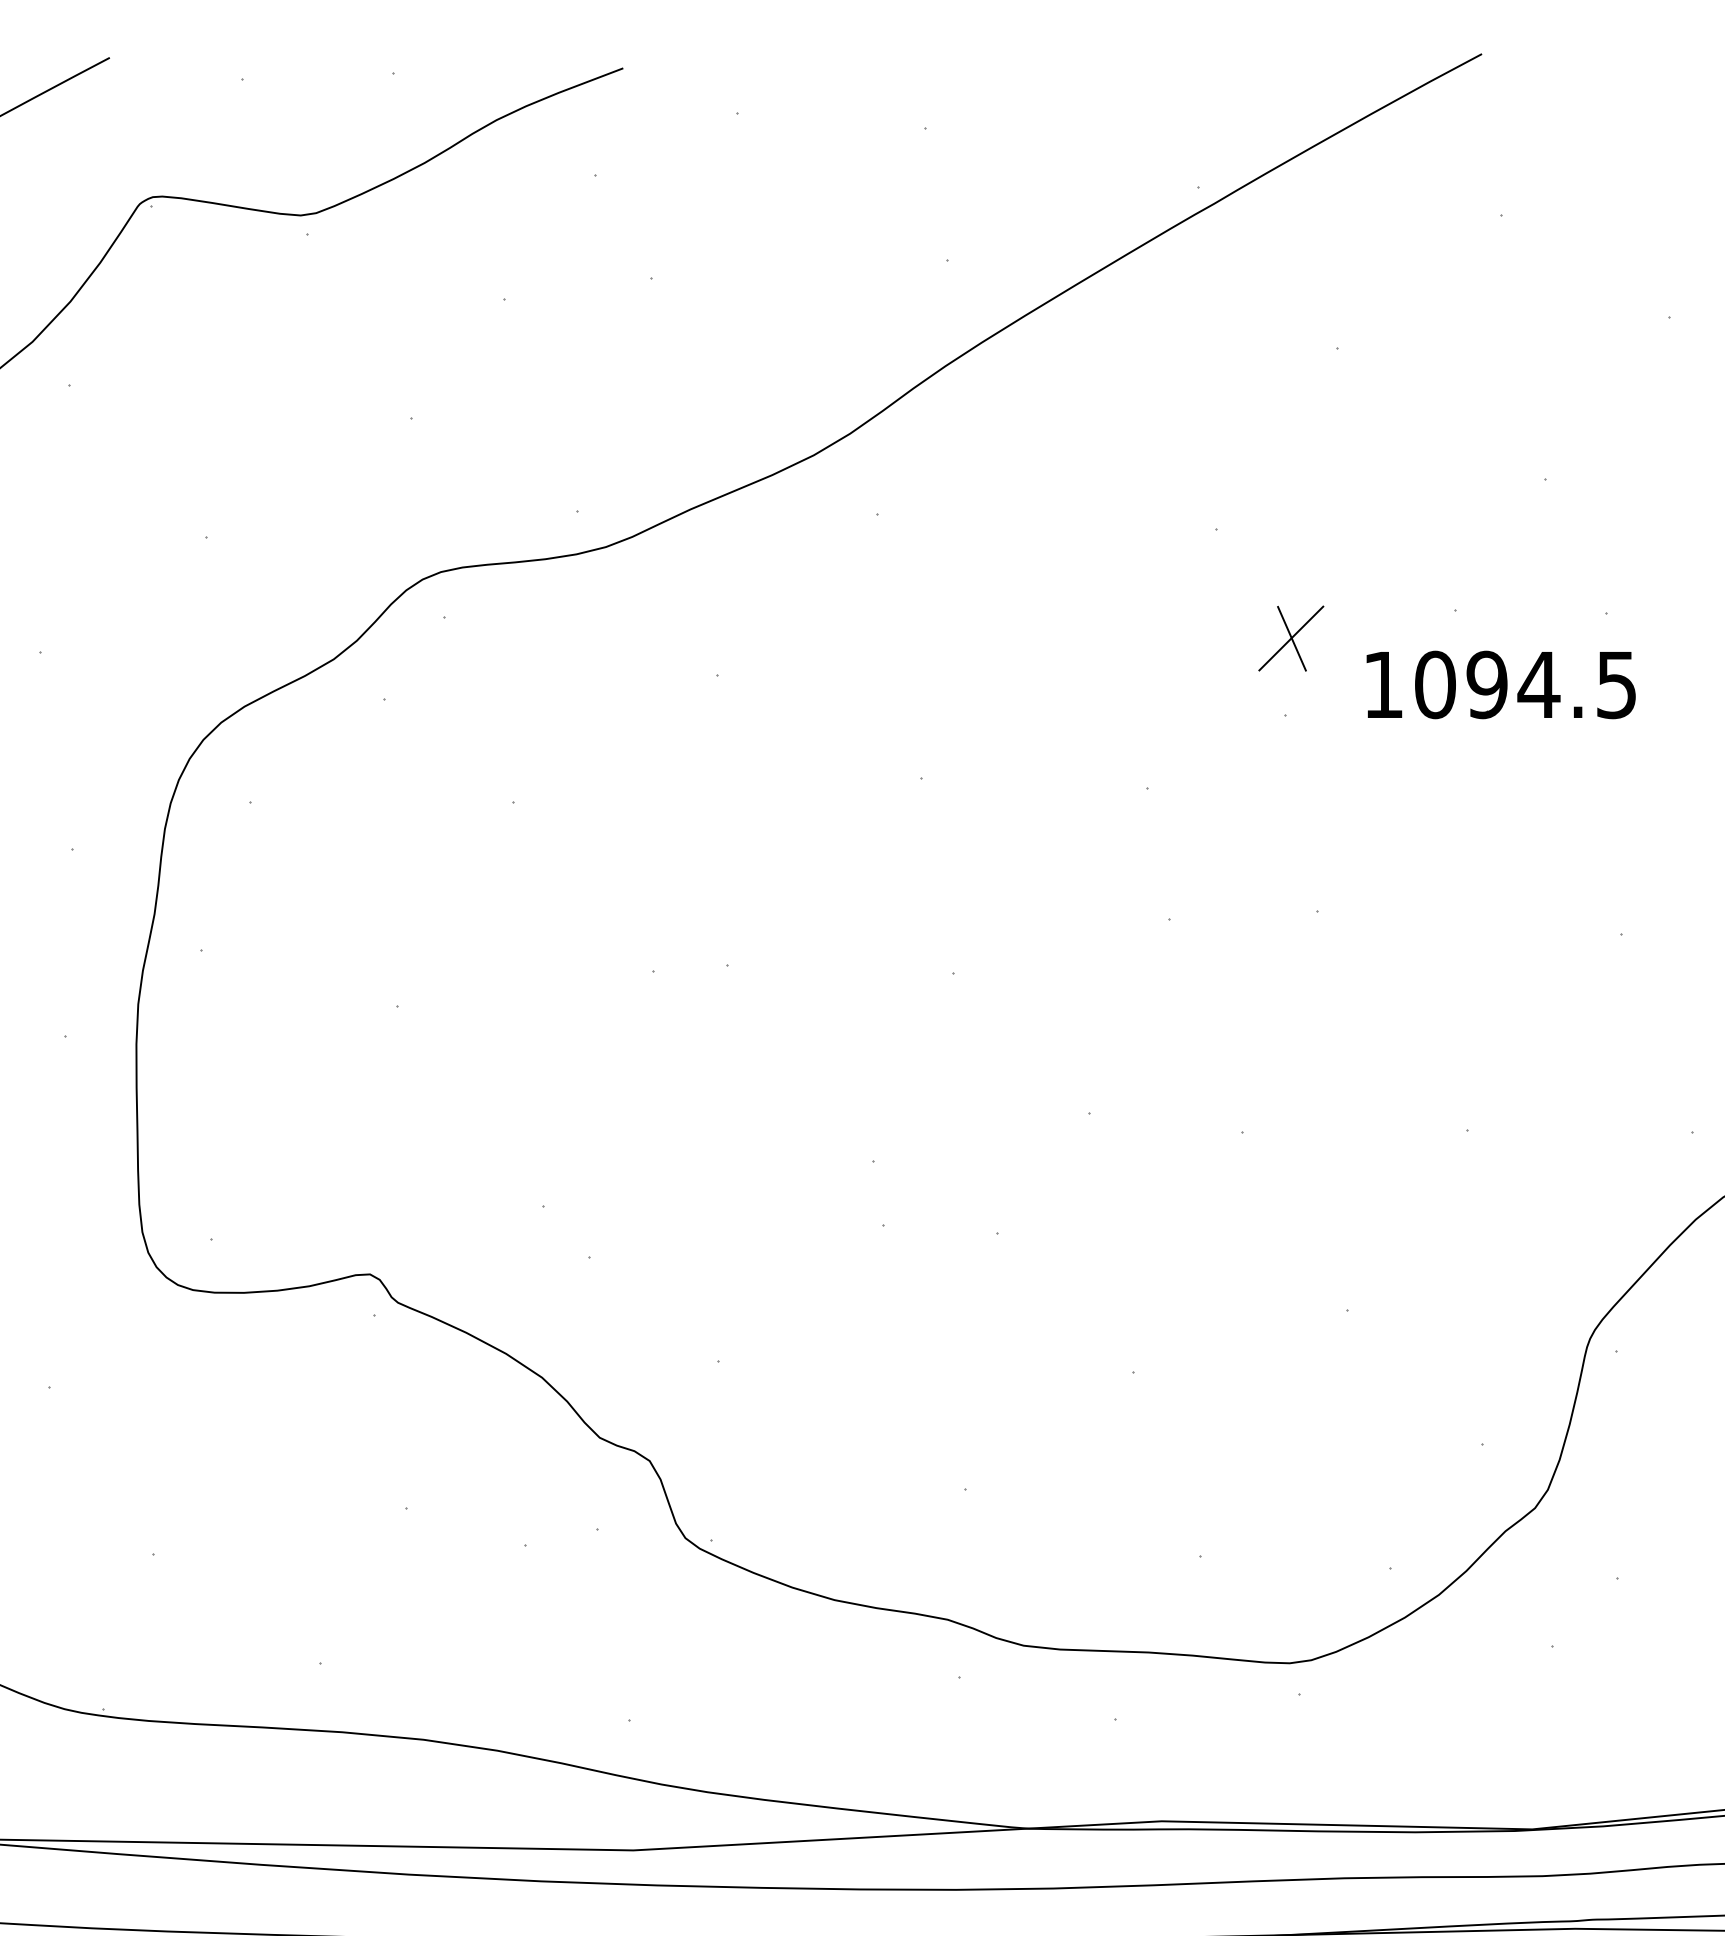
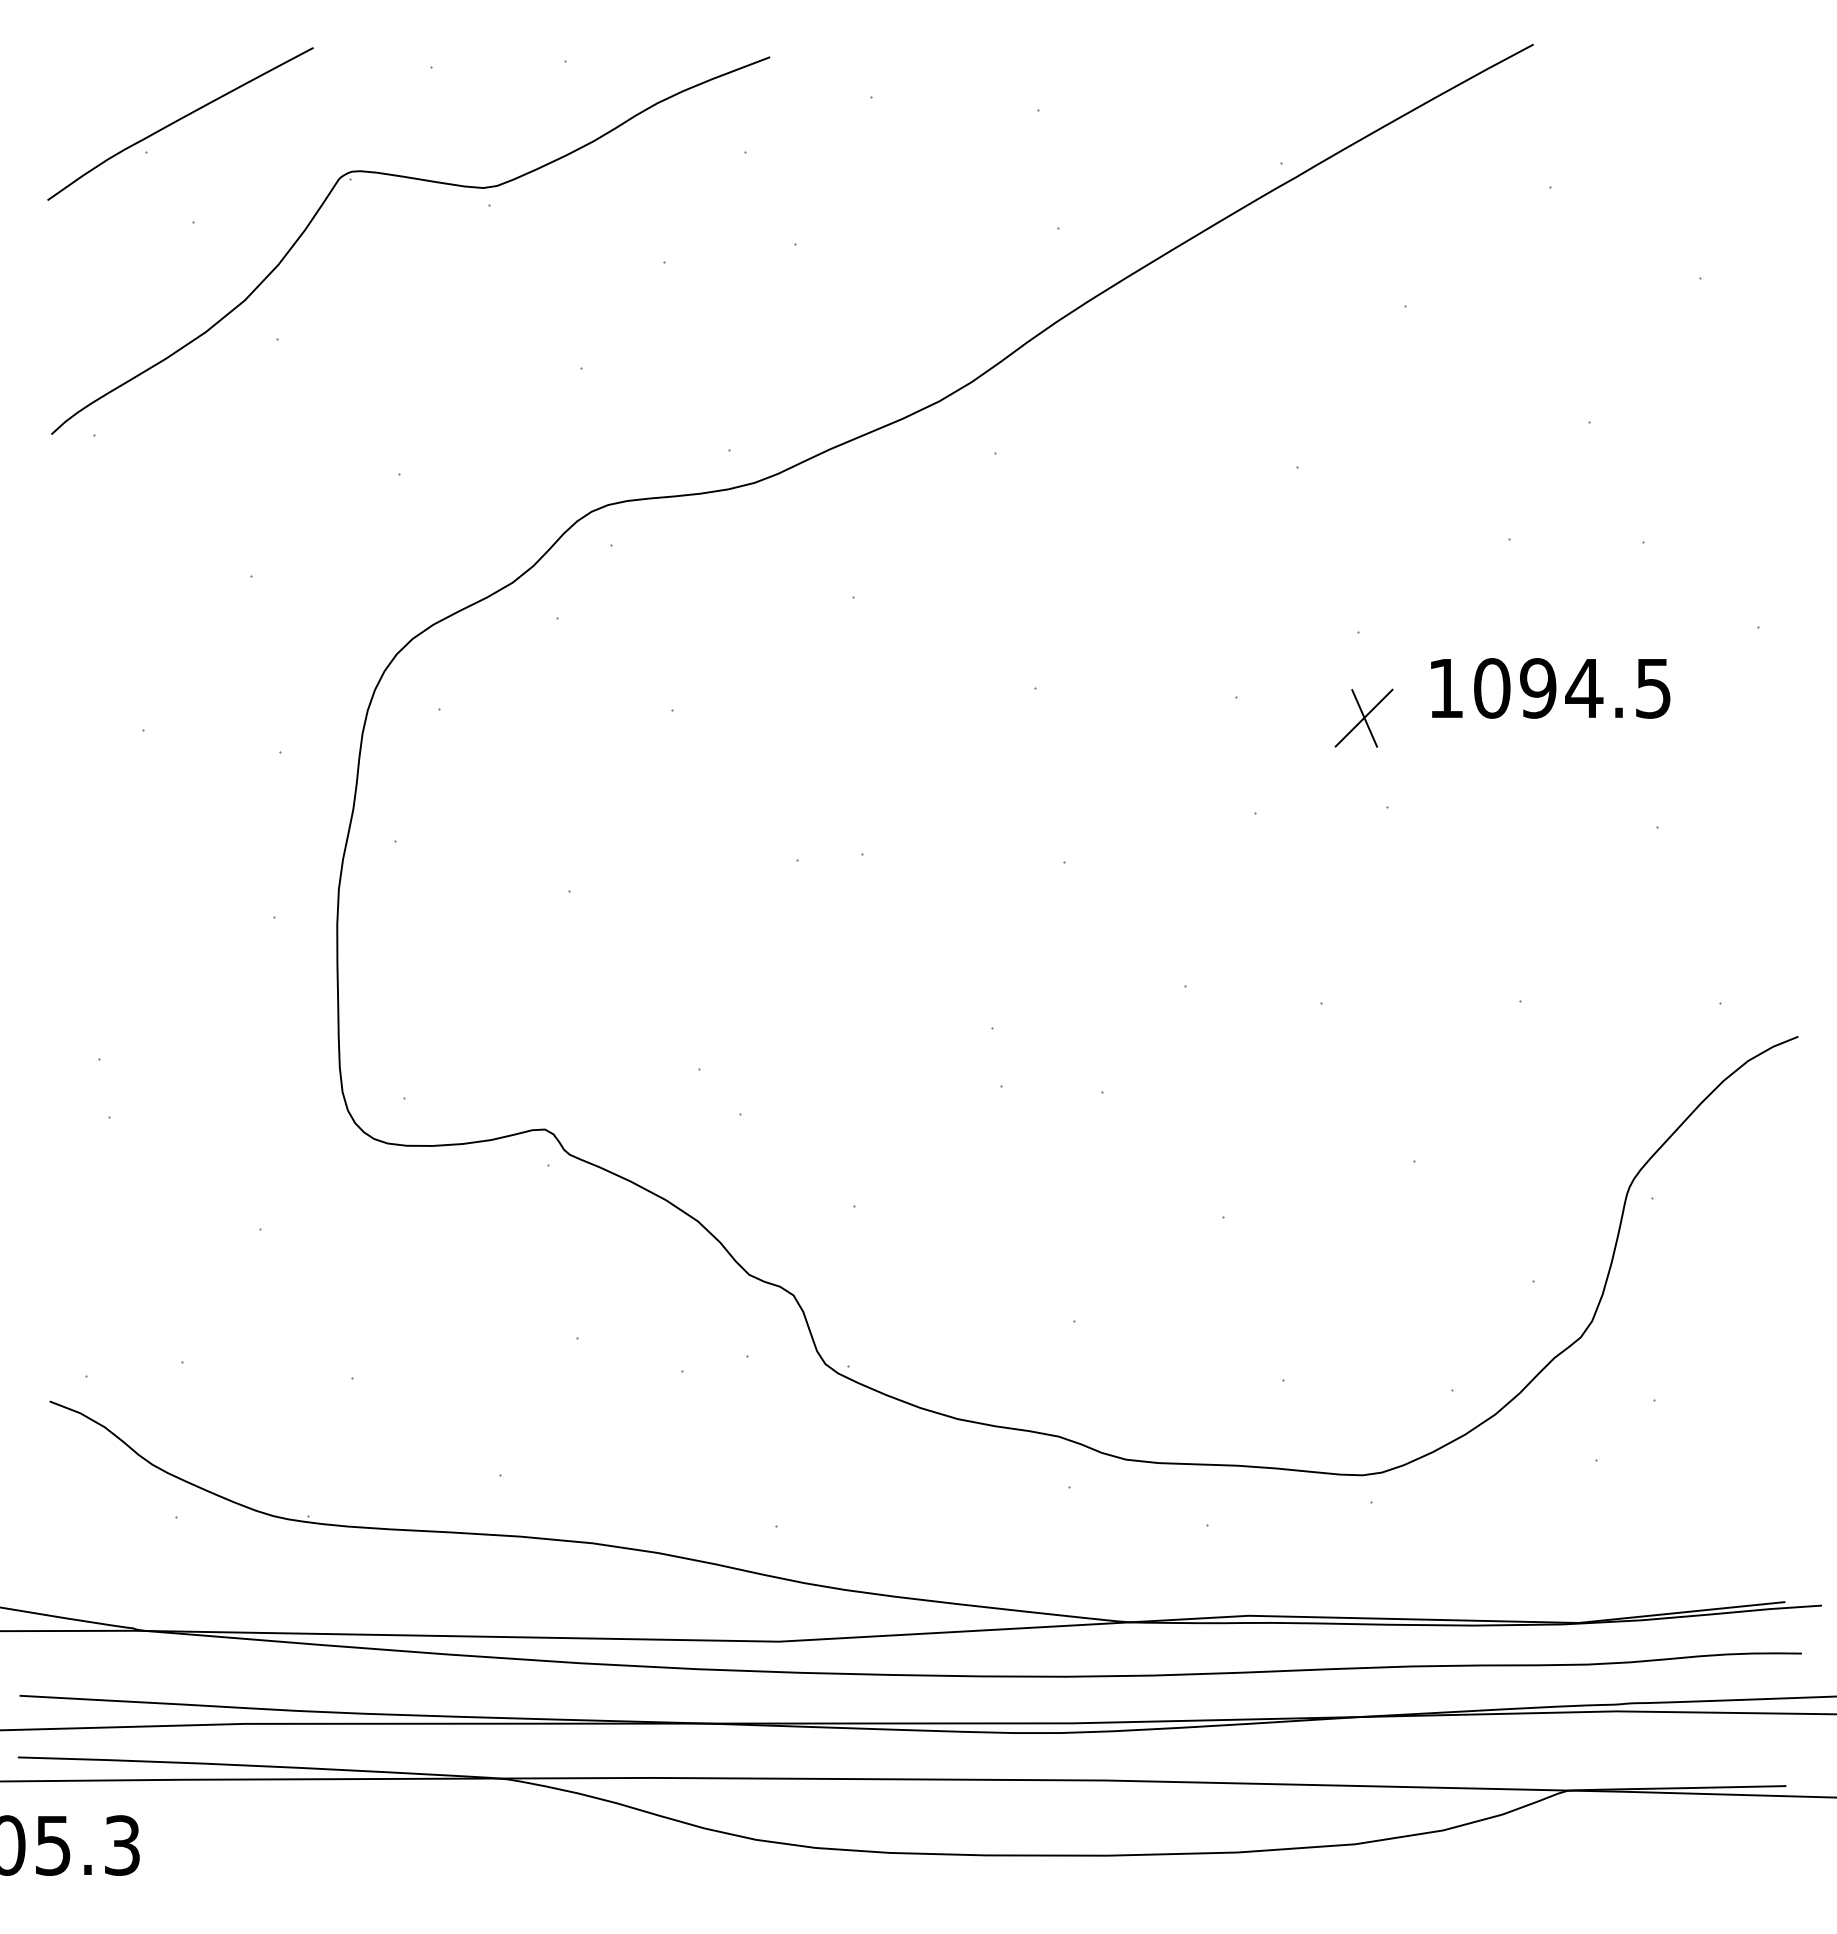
part: (1290, 637) -> (1363, 717), moved
part: (1500, 685) -> (1550, 688), moved

